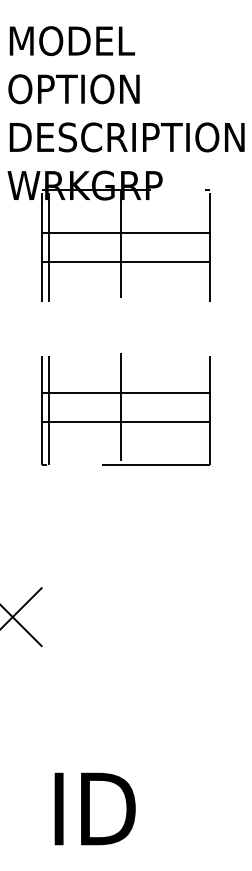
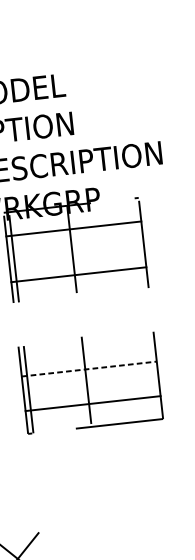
line: (126, 233) -> (74, 229), moved
line: (126, 262) -> (79, 274), moved
line: (126, 393) -> (89, 369), solid -> dashed
line: (126, 422) -> (93, 403), moved

